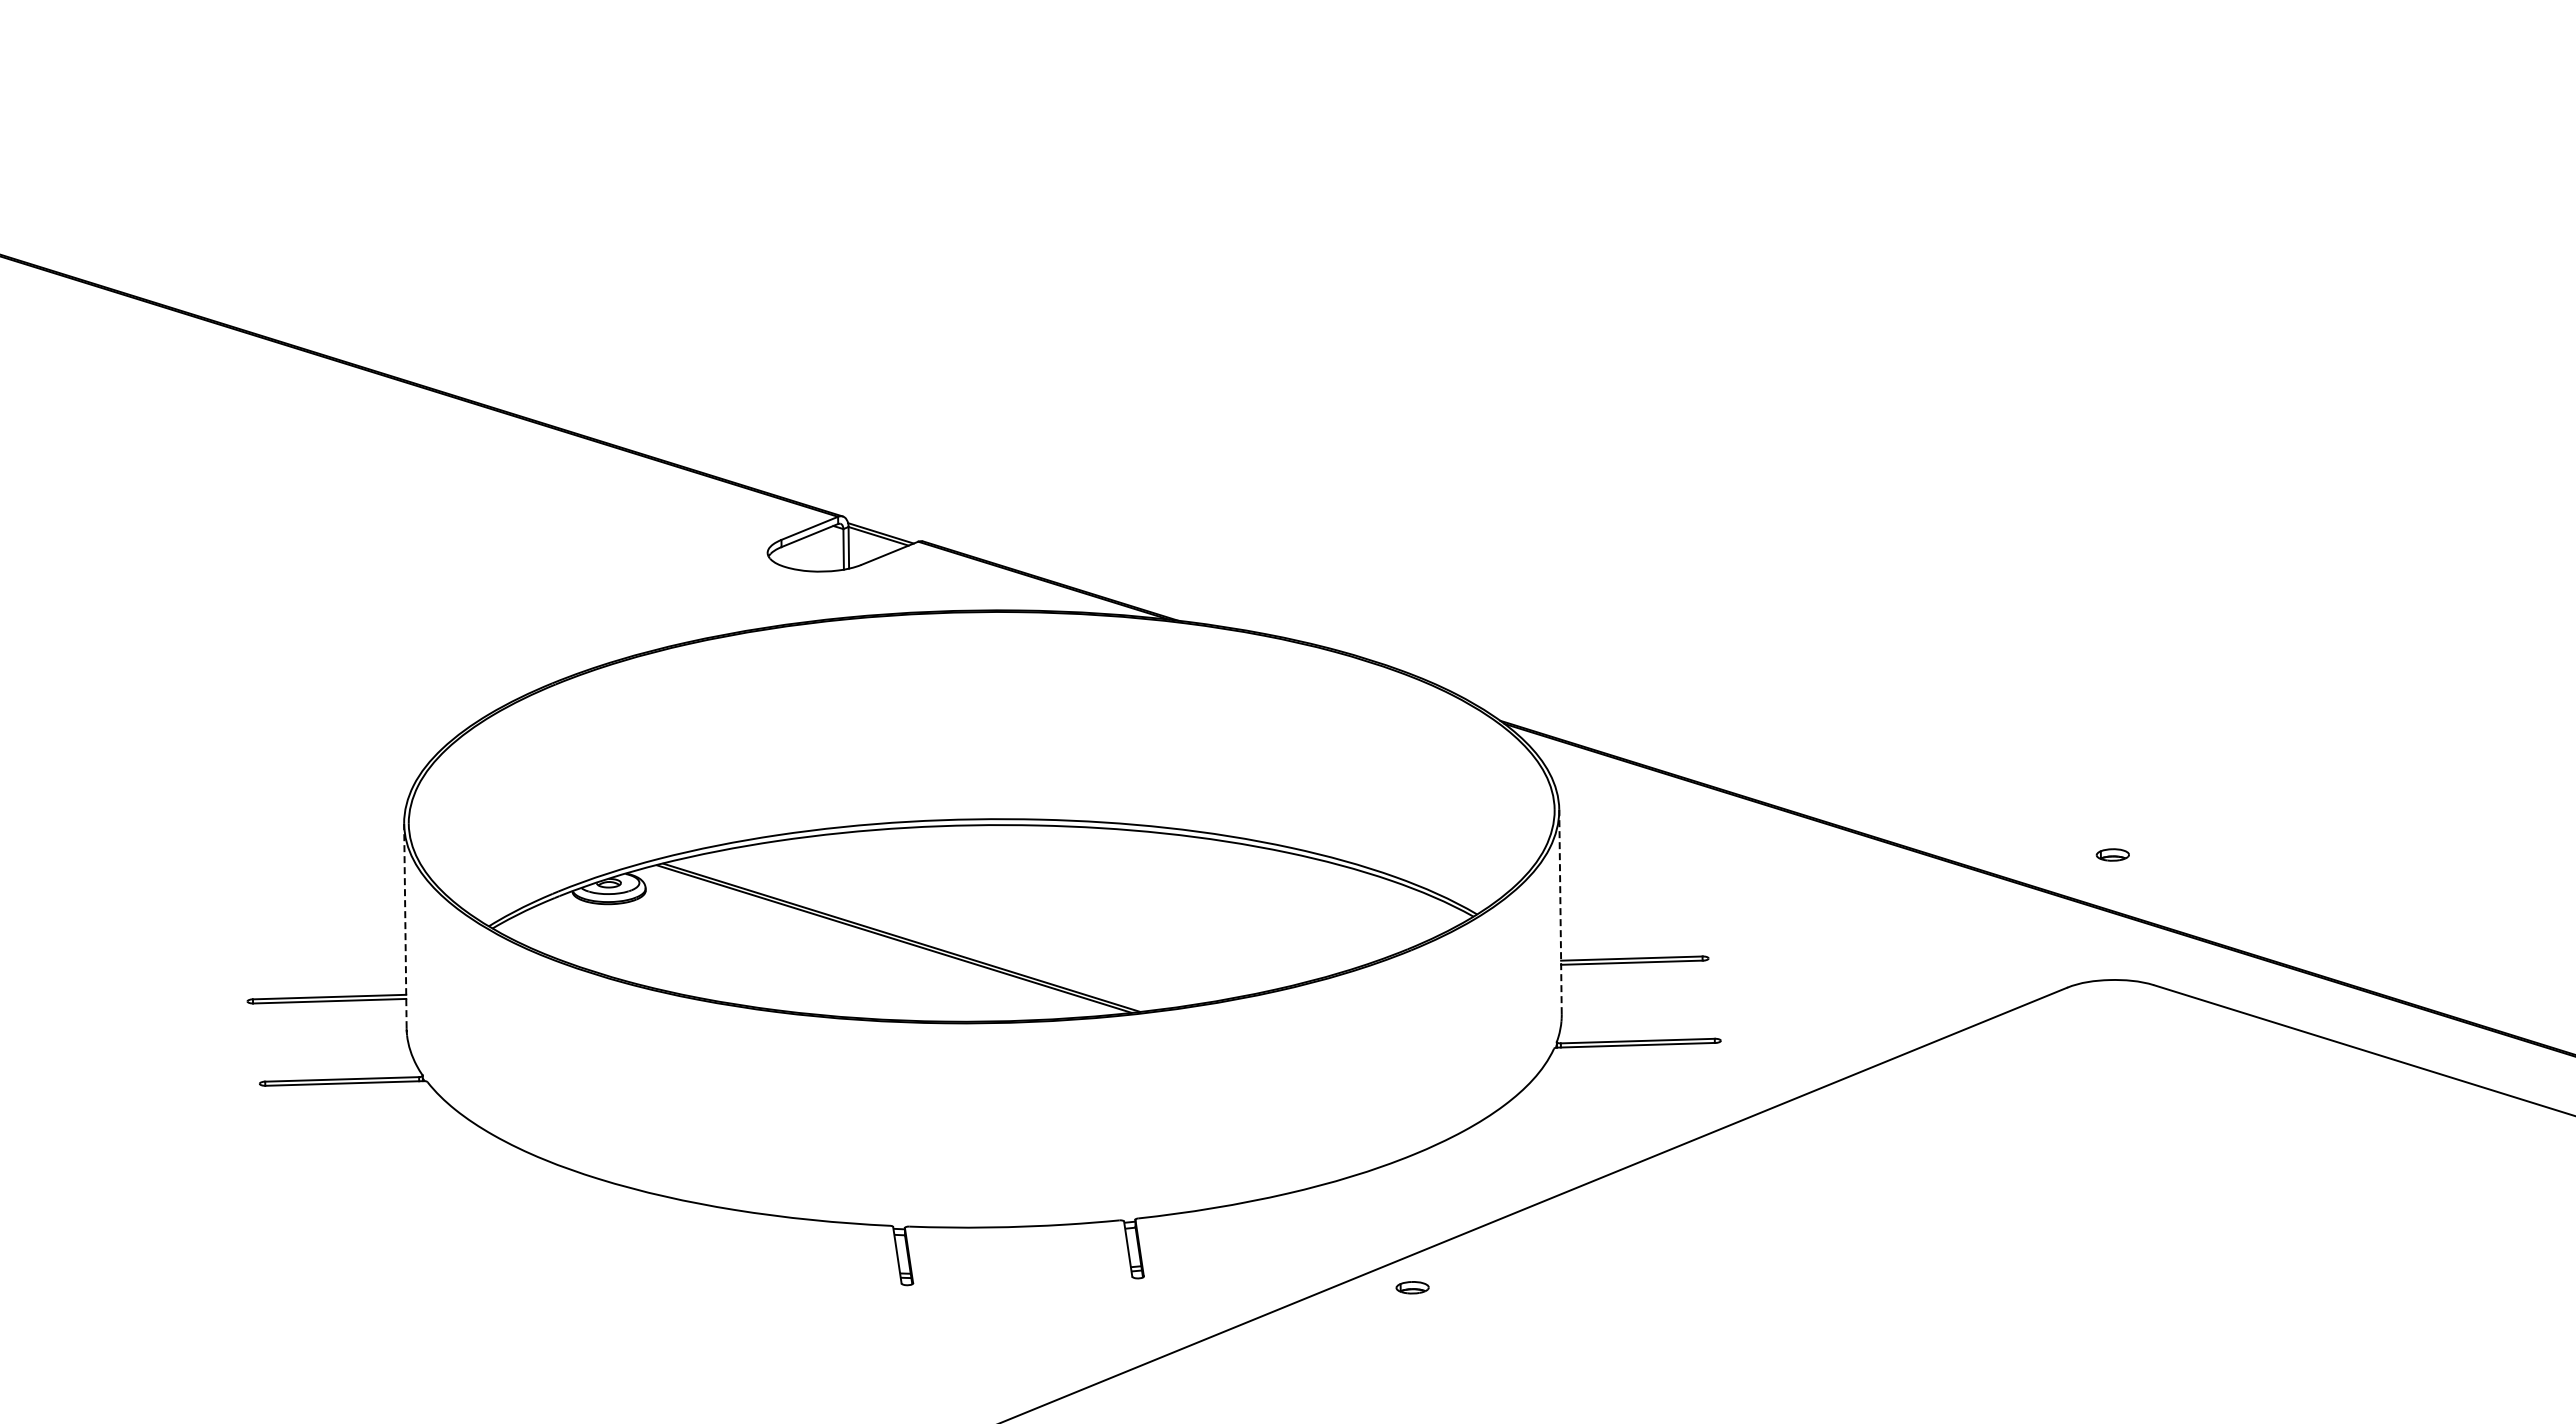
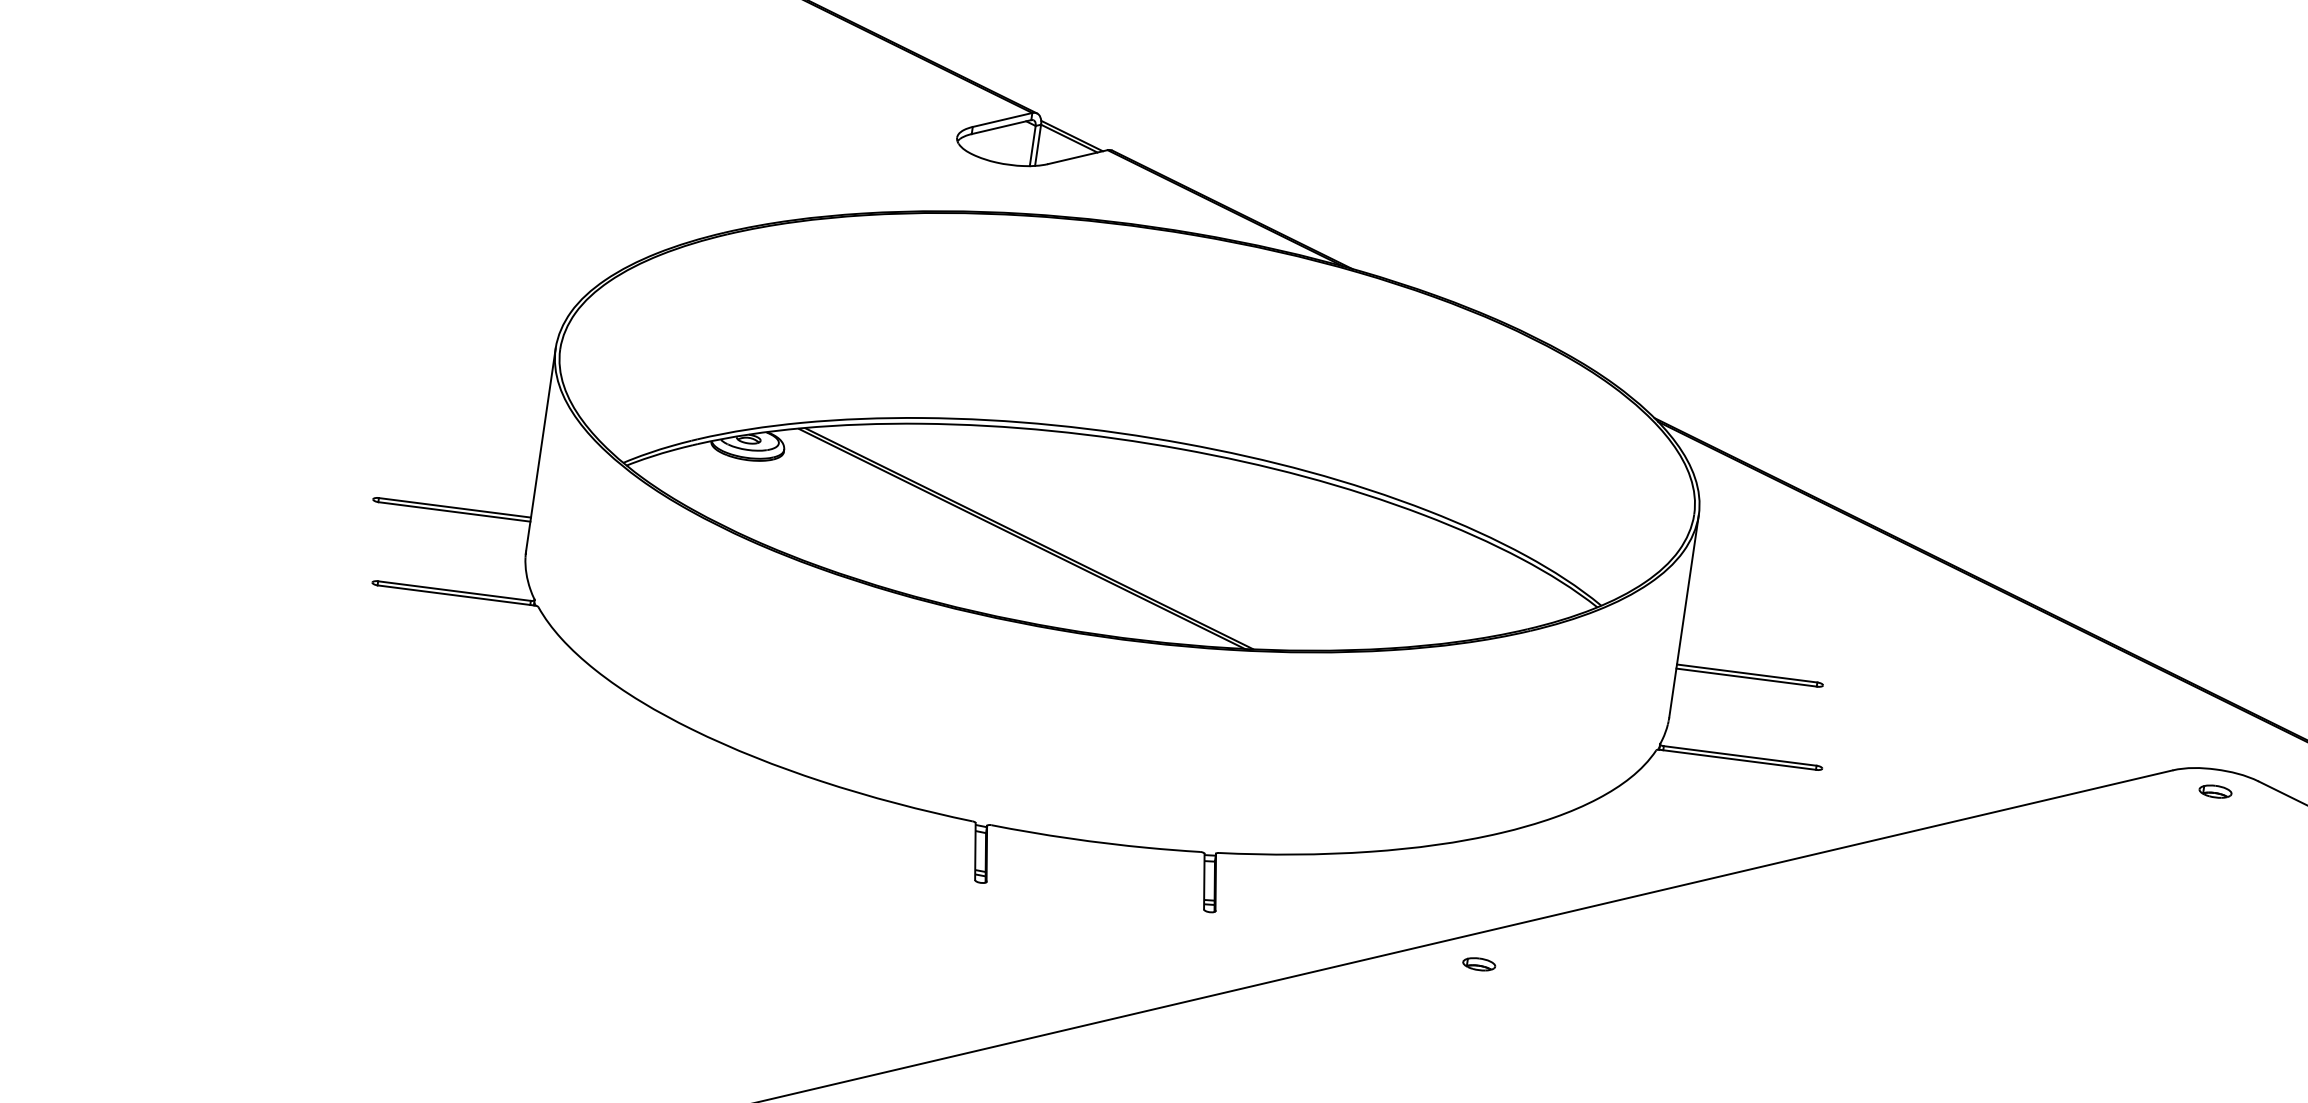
part: (2112, 854) -> (2215, 791), moved
line: (1560, 911) -> (1684, 615), dashed -> solid
line: (405, 925) -> (541, 448), dashed -> solid

